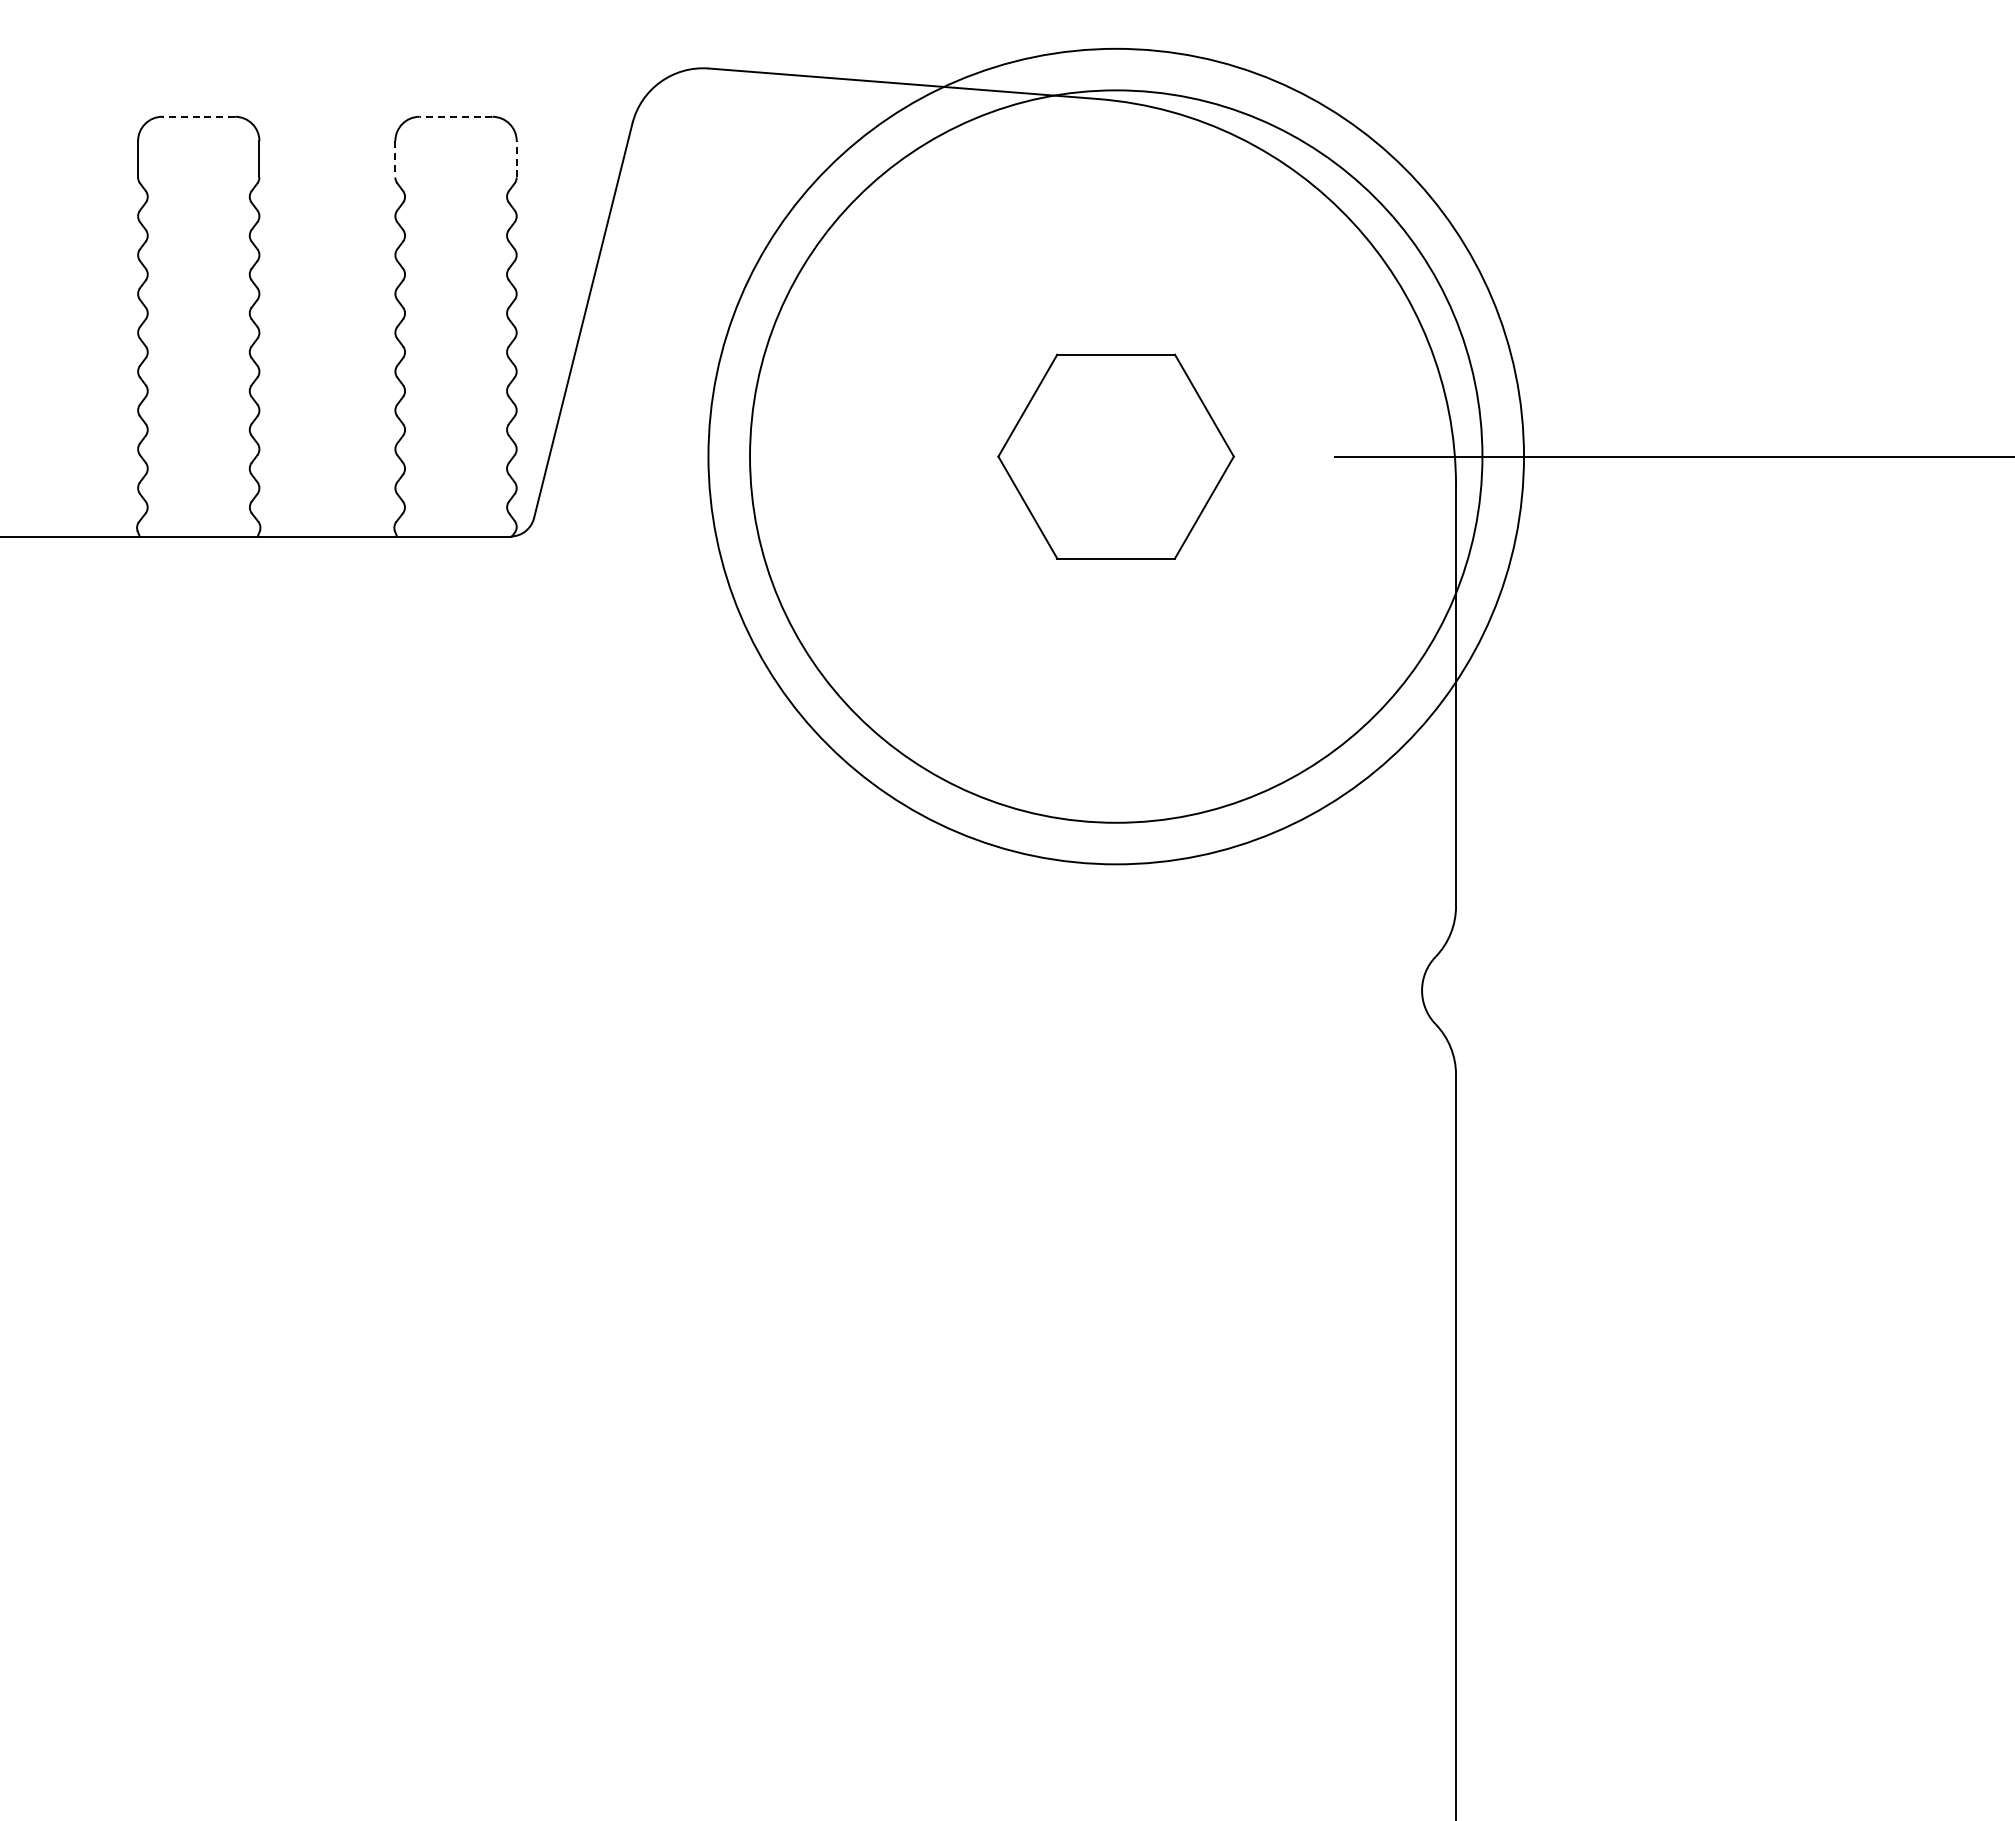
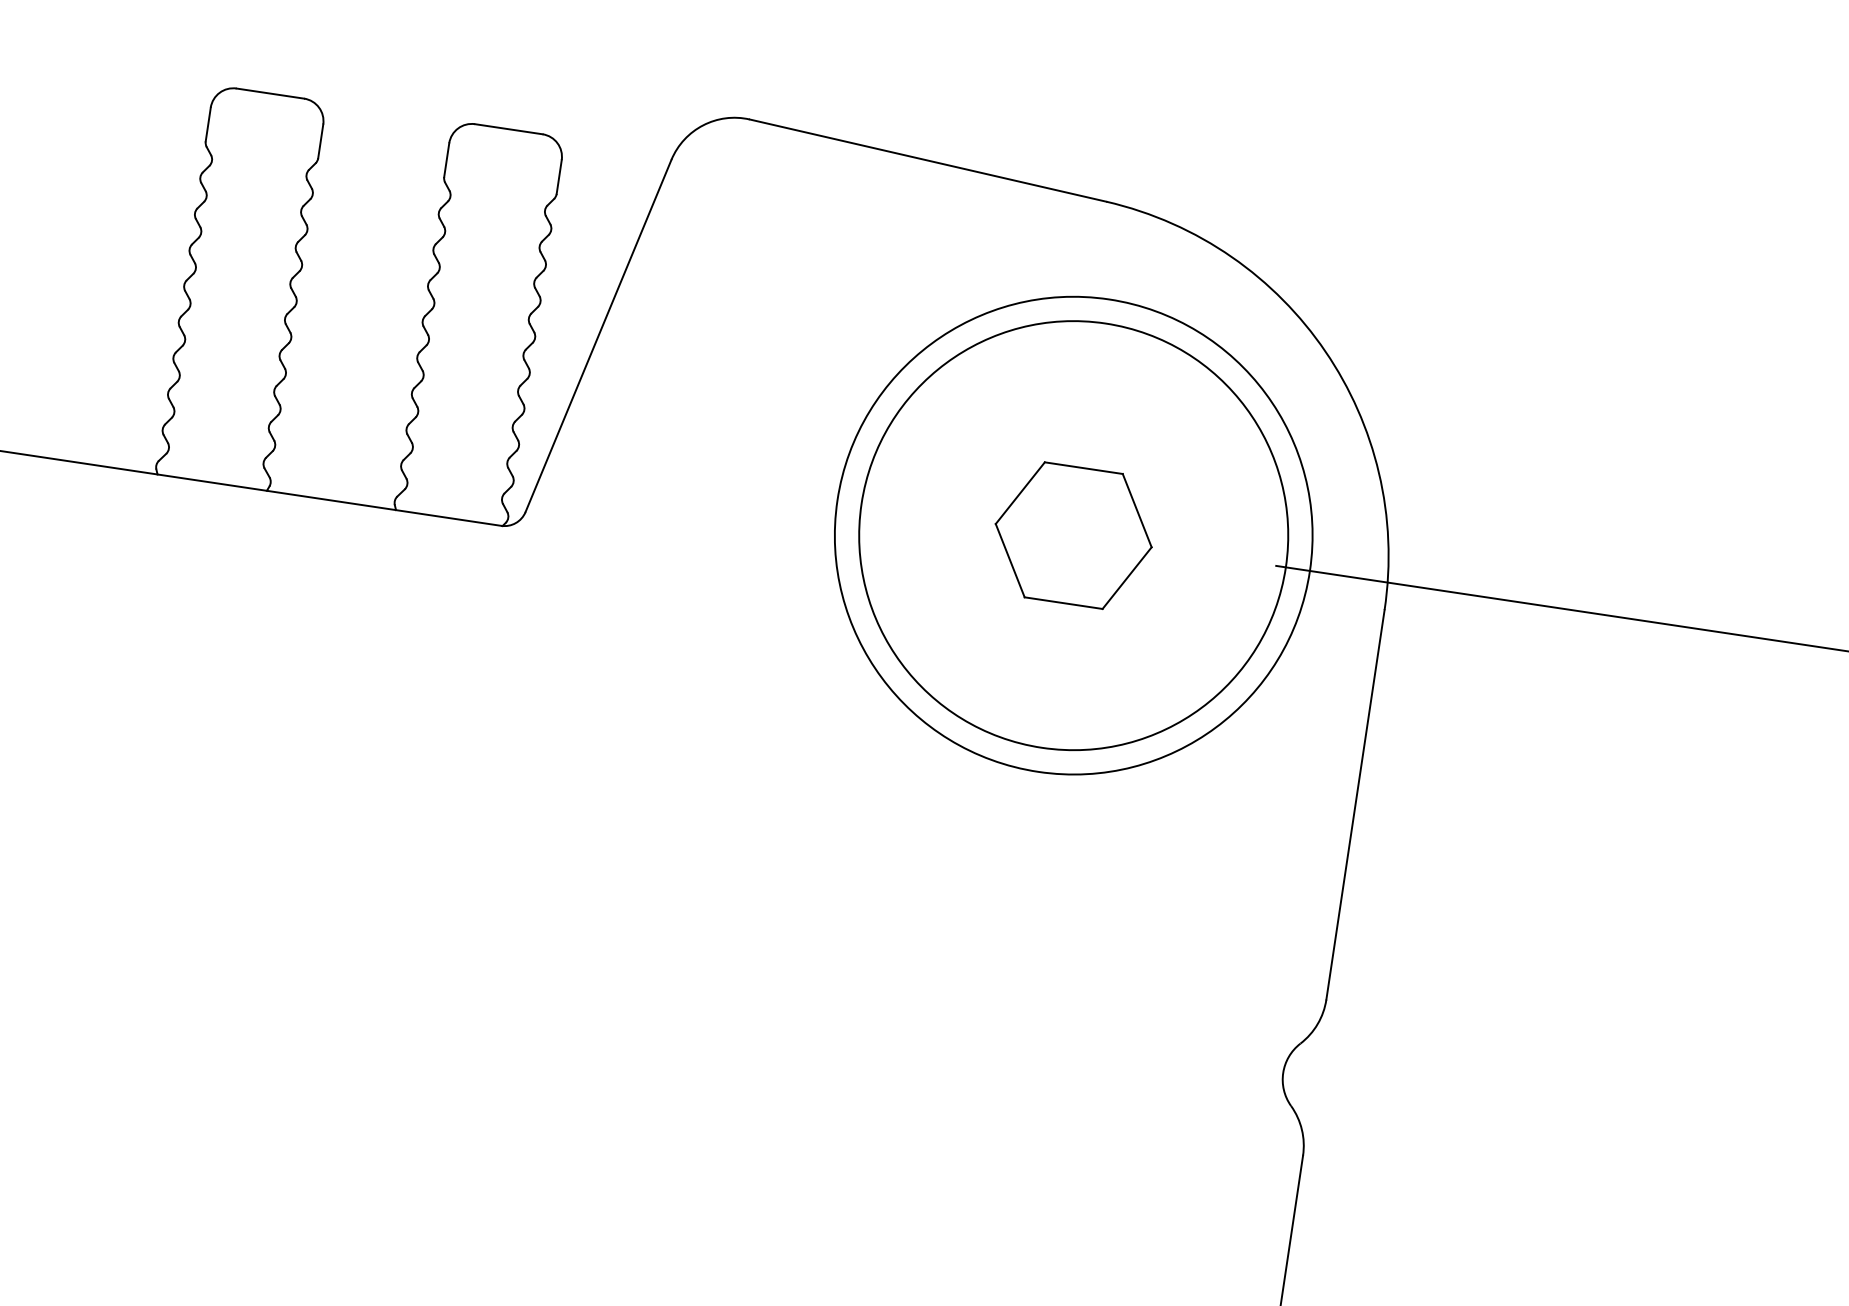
line: (198, 116) -> (270, 93), dashed -> solid
line: (455, 116) -> (508, 128), dashed -> solid
line: (516, 158) -> (559, 176), dashed -> solid
line: (395, 159) -> (446, 160), dashed -> solid
circle: (1116, 456) -> (1073, 535), size x0.62
circle: (1116, 456) -> (1073, 535), size x0.62
part: (1116, 456) -> (1073, 535), size x0.71

